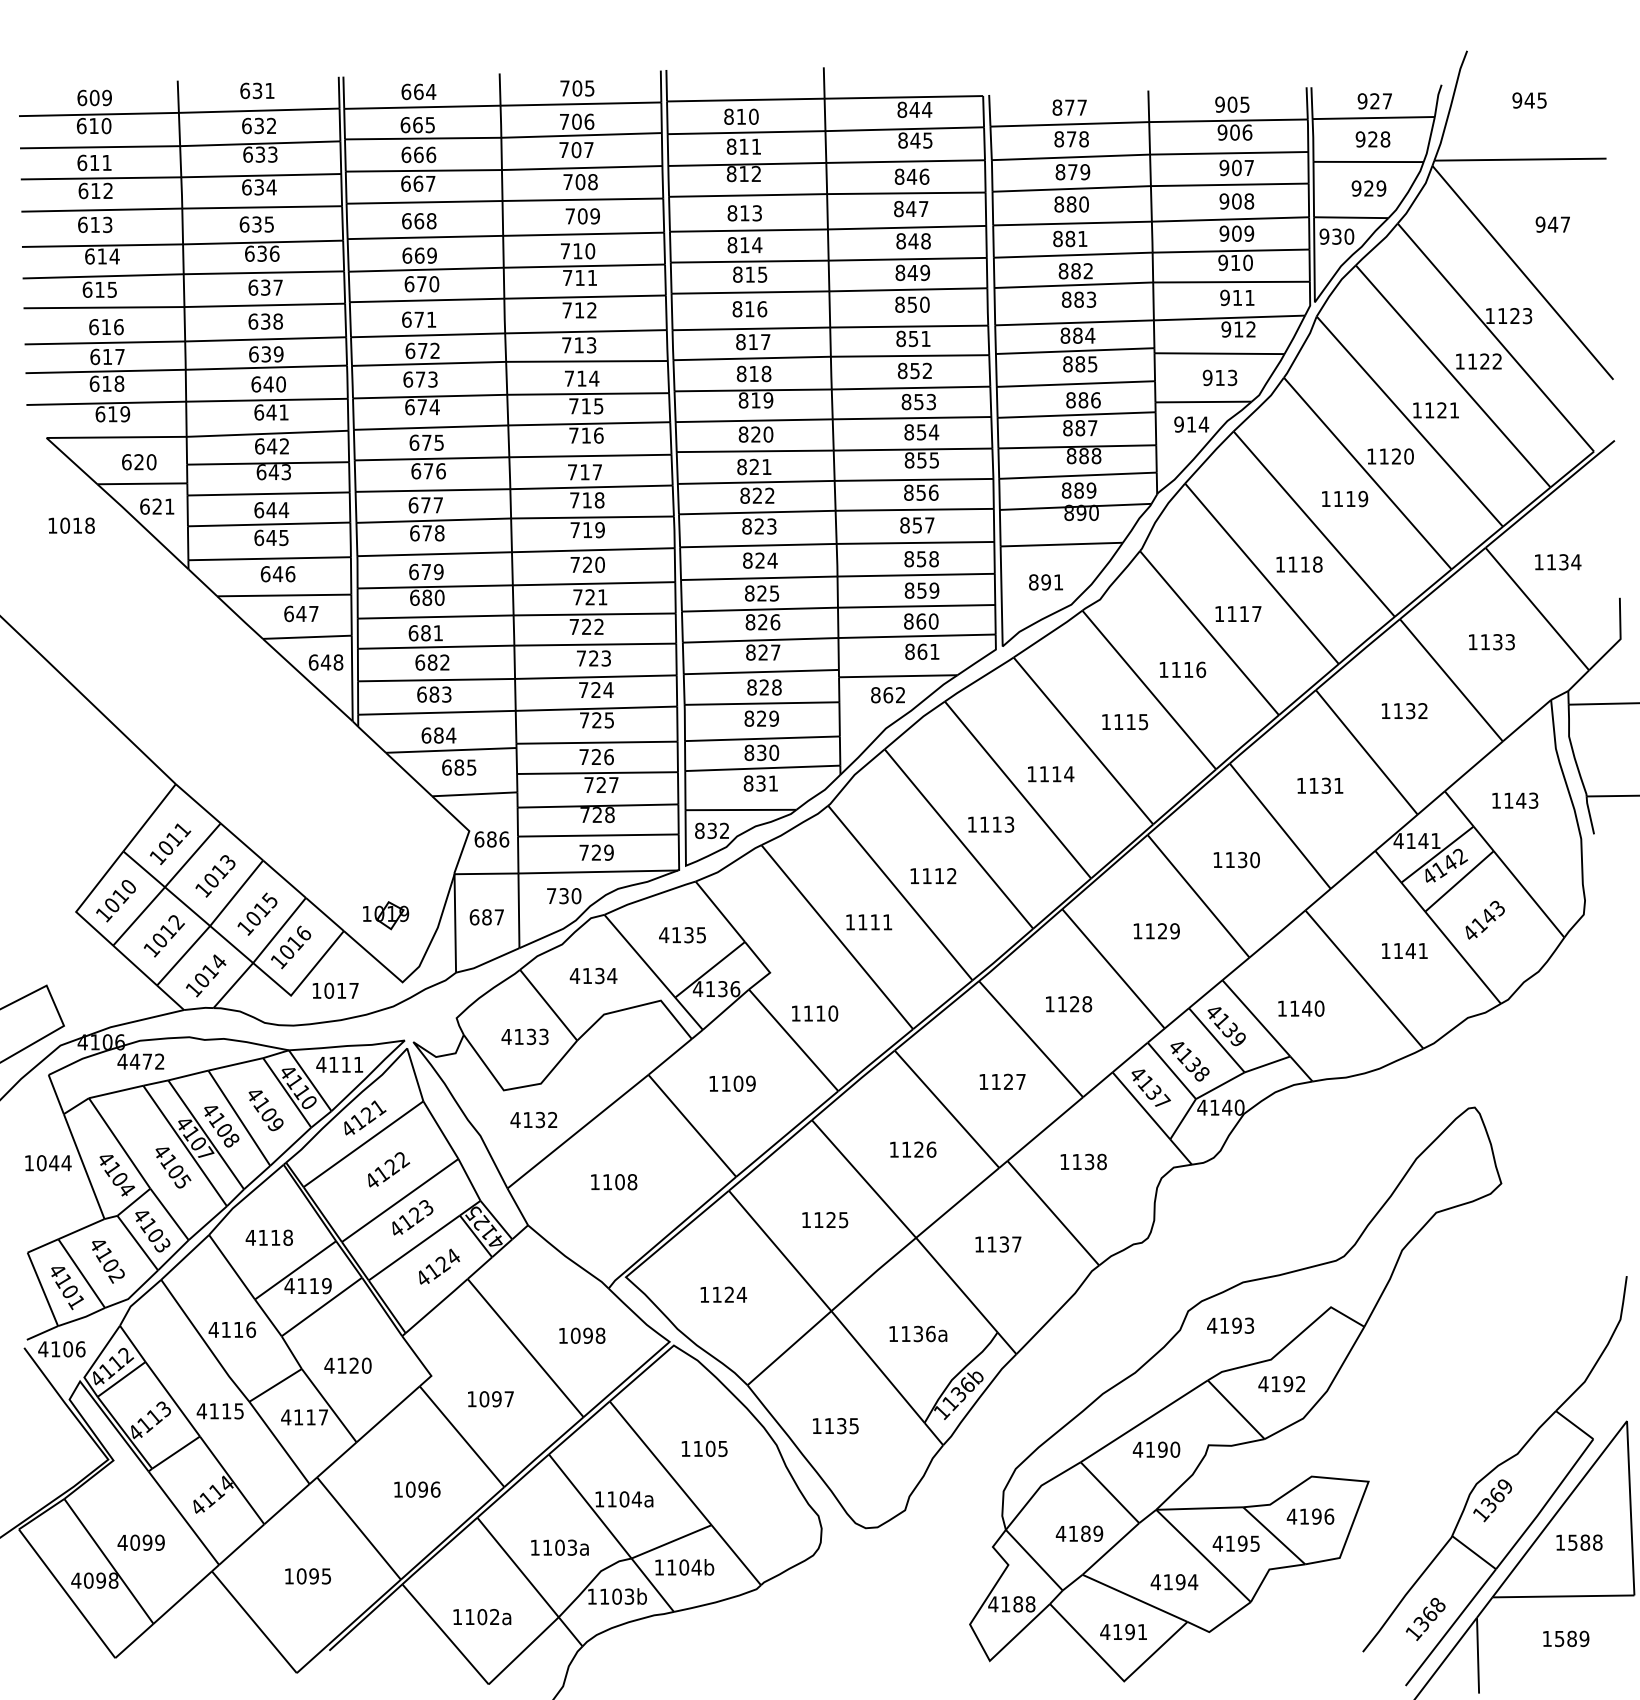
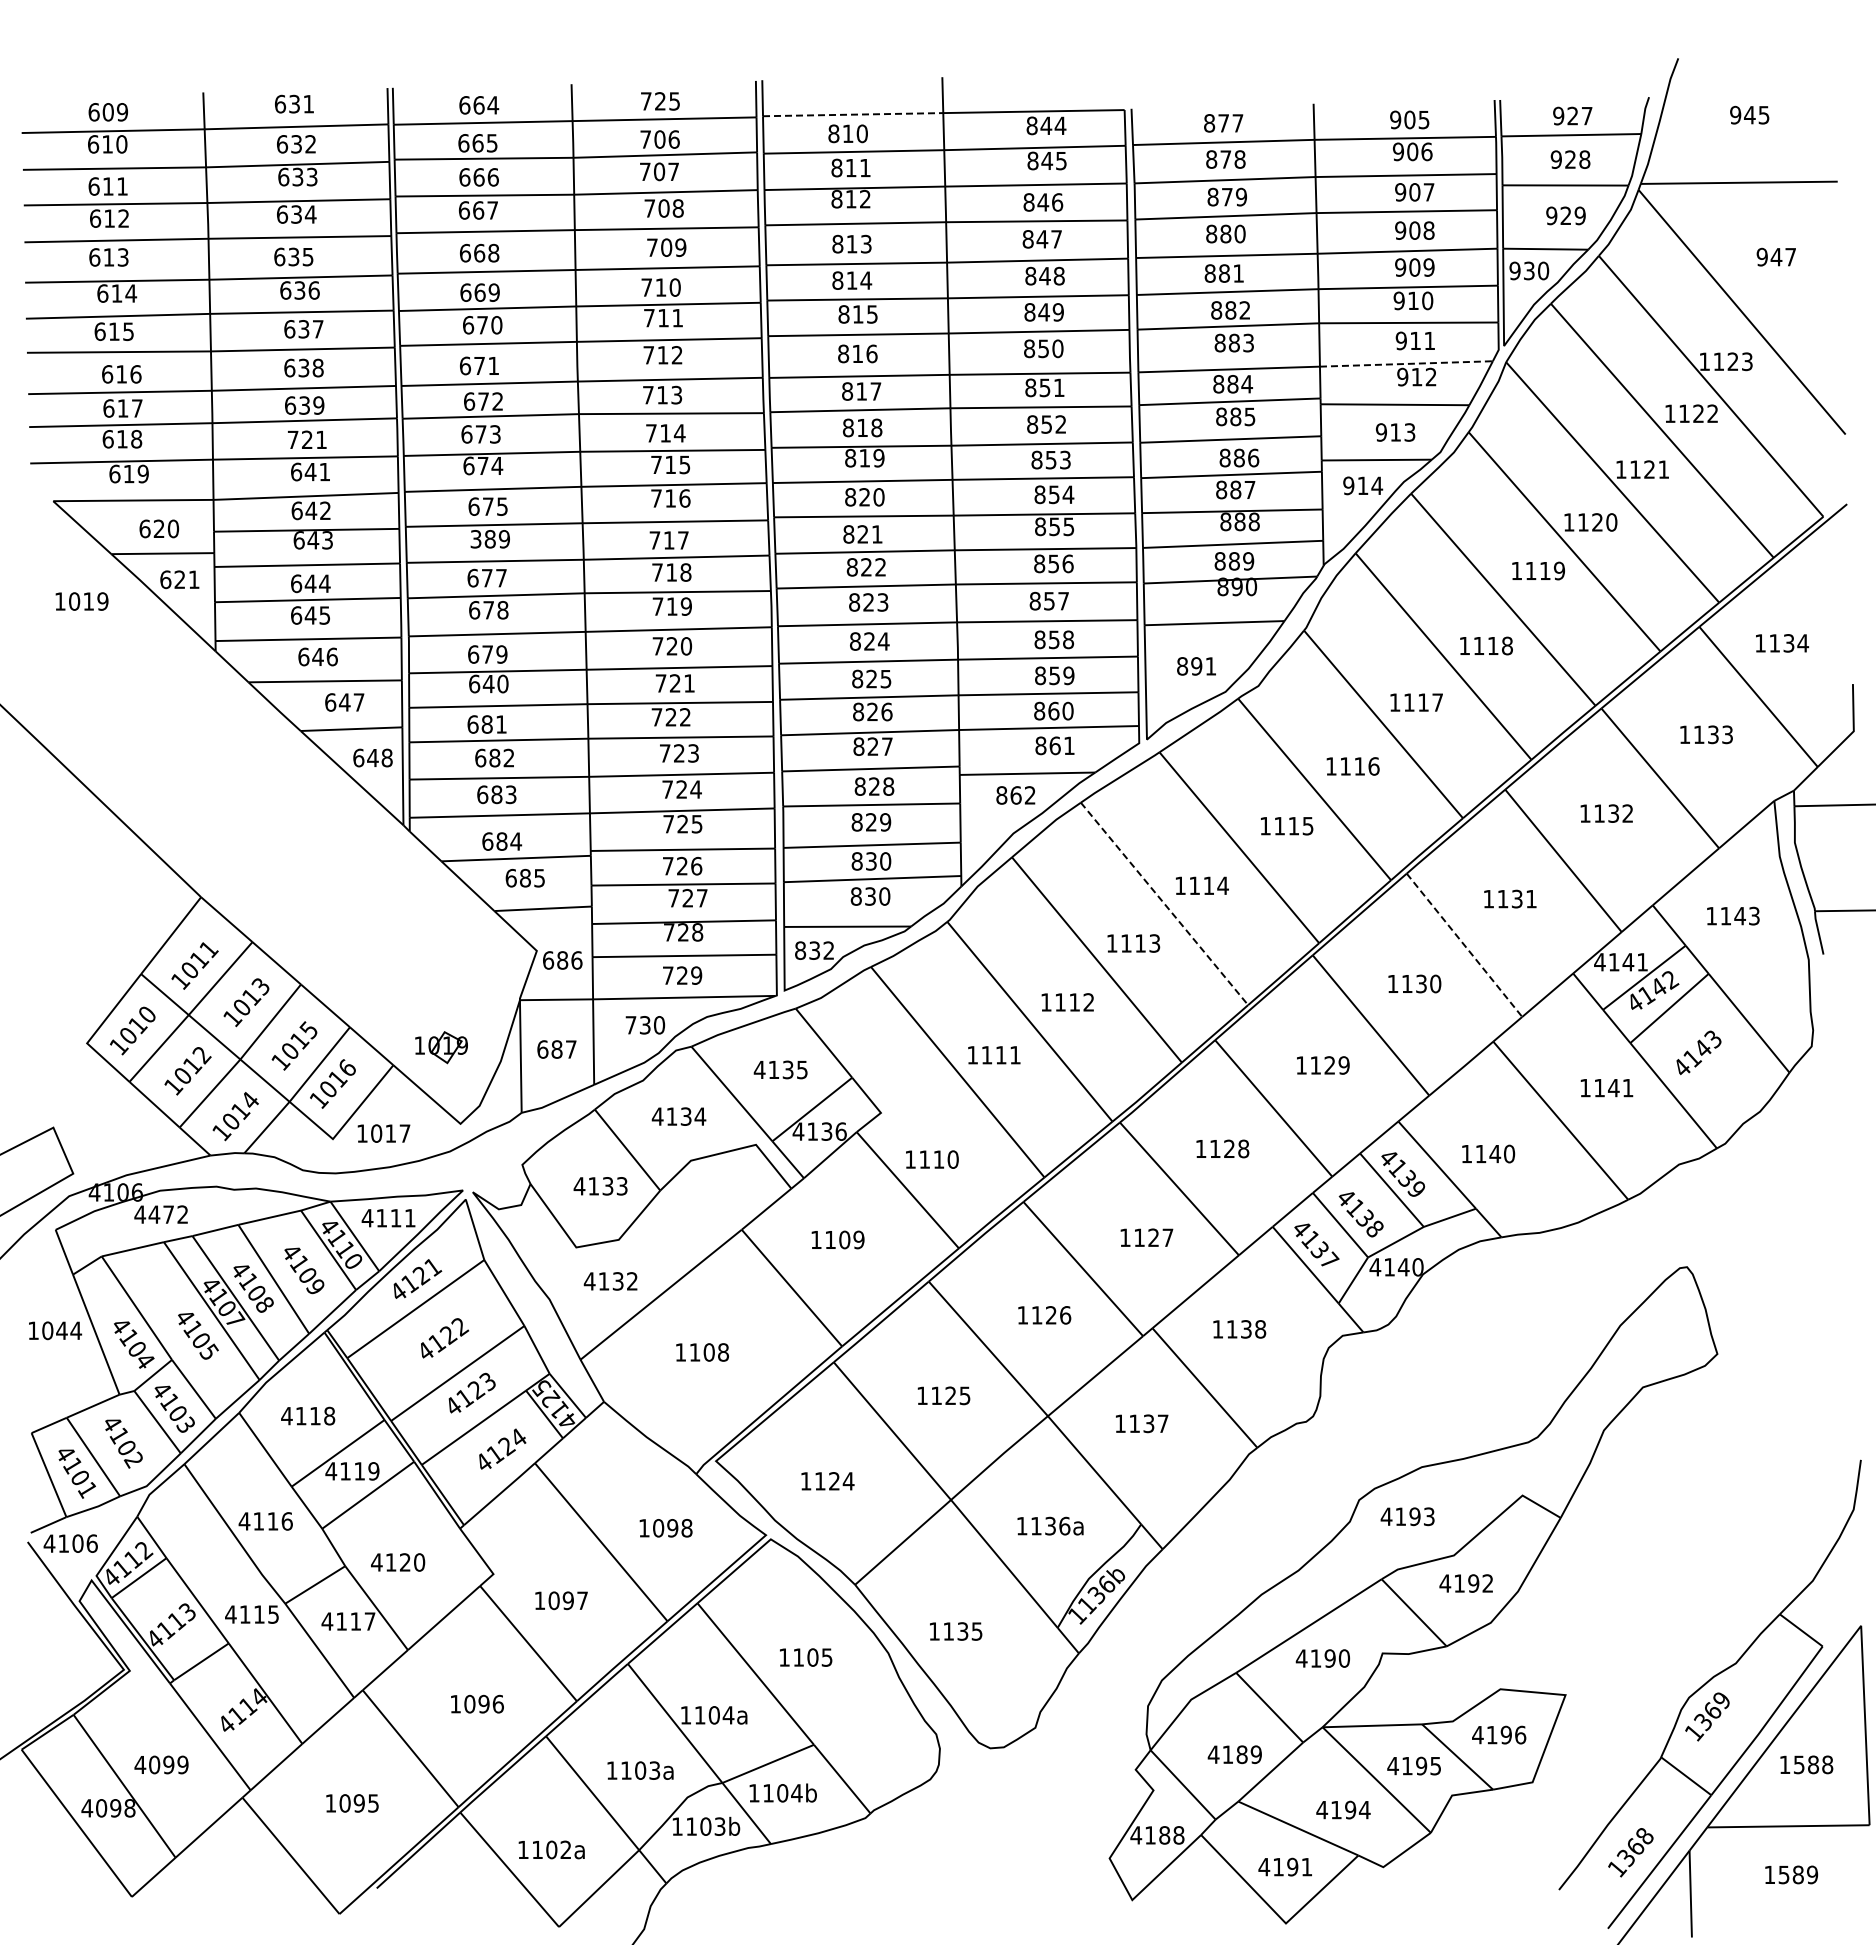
text: (577, 88) -> (660, 101), 705 -> 725
line: (746, 99) -> (853, 114), solid -> dashed
line: (1229, 317) -> (1406, 363), solid -> dashed
text: (268, 384) -> (307, 439), 640 -> 721
text: (428, 471) -> (490, 539), 676 -> 389
text: (89, 525) -> (102, 601), 1018 -> 1019
text: (427, 597) -> (488, 683), 680 -> 640
text: (773, 783) -> (884, 896), 831 -> 830
line: (1018, 790) -> (1164, 904), solid -> dashed
line: (1280, 826) -> (1464, 945), solid -> dashed

